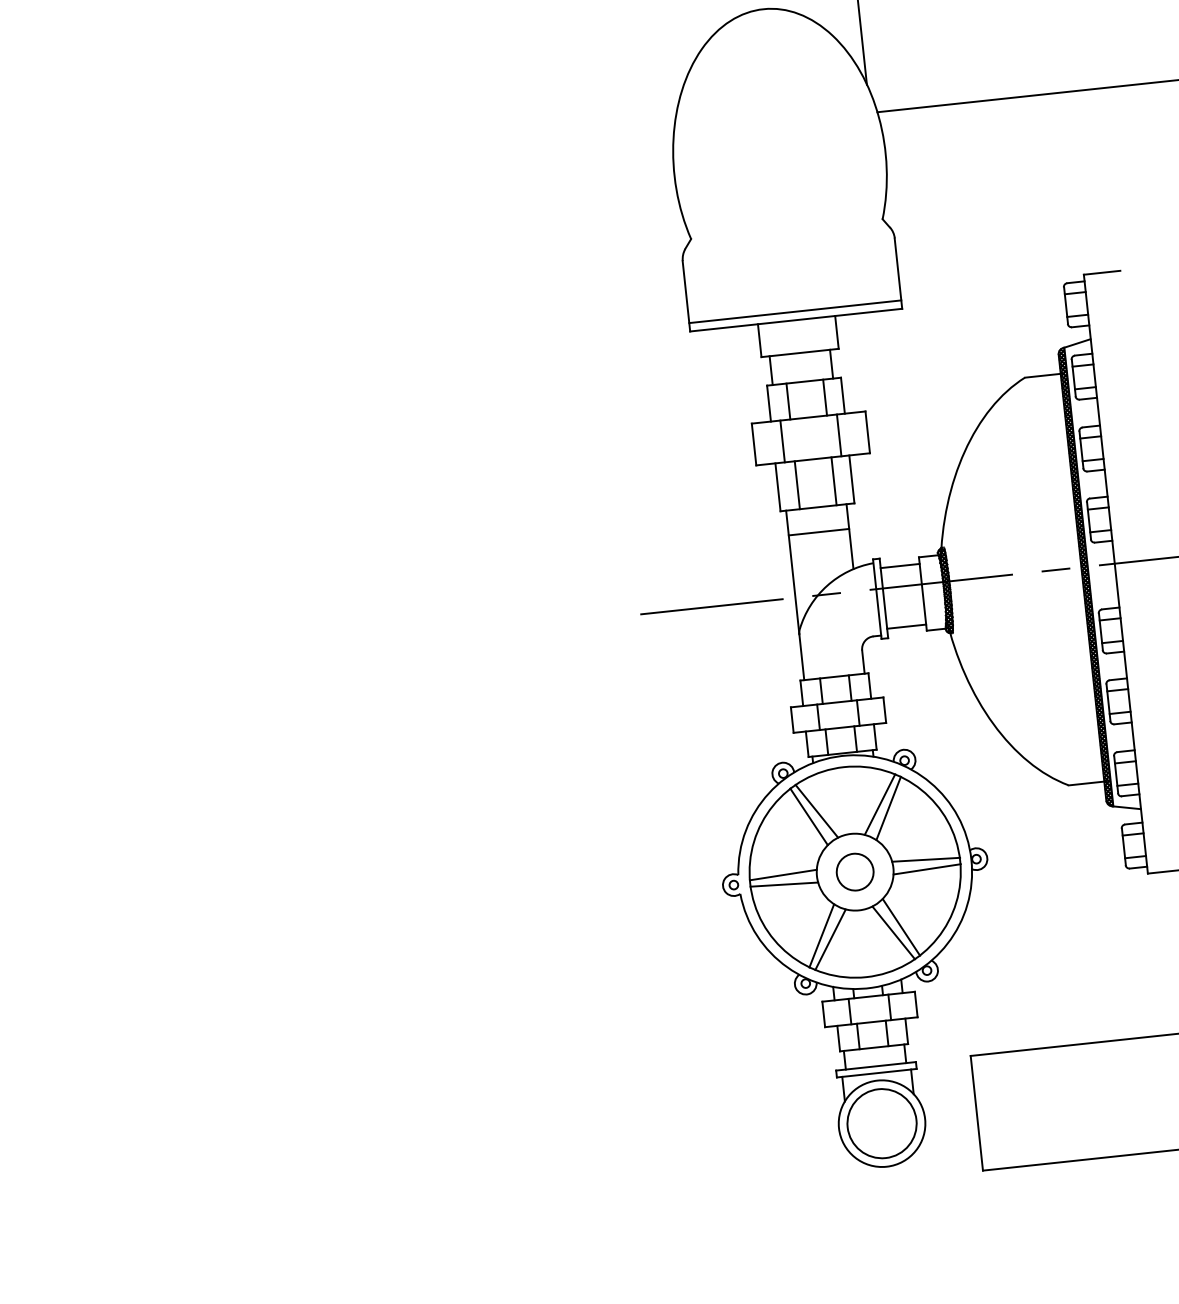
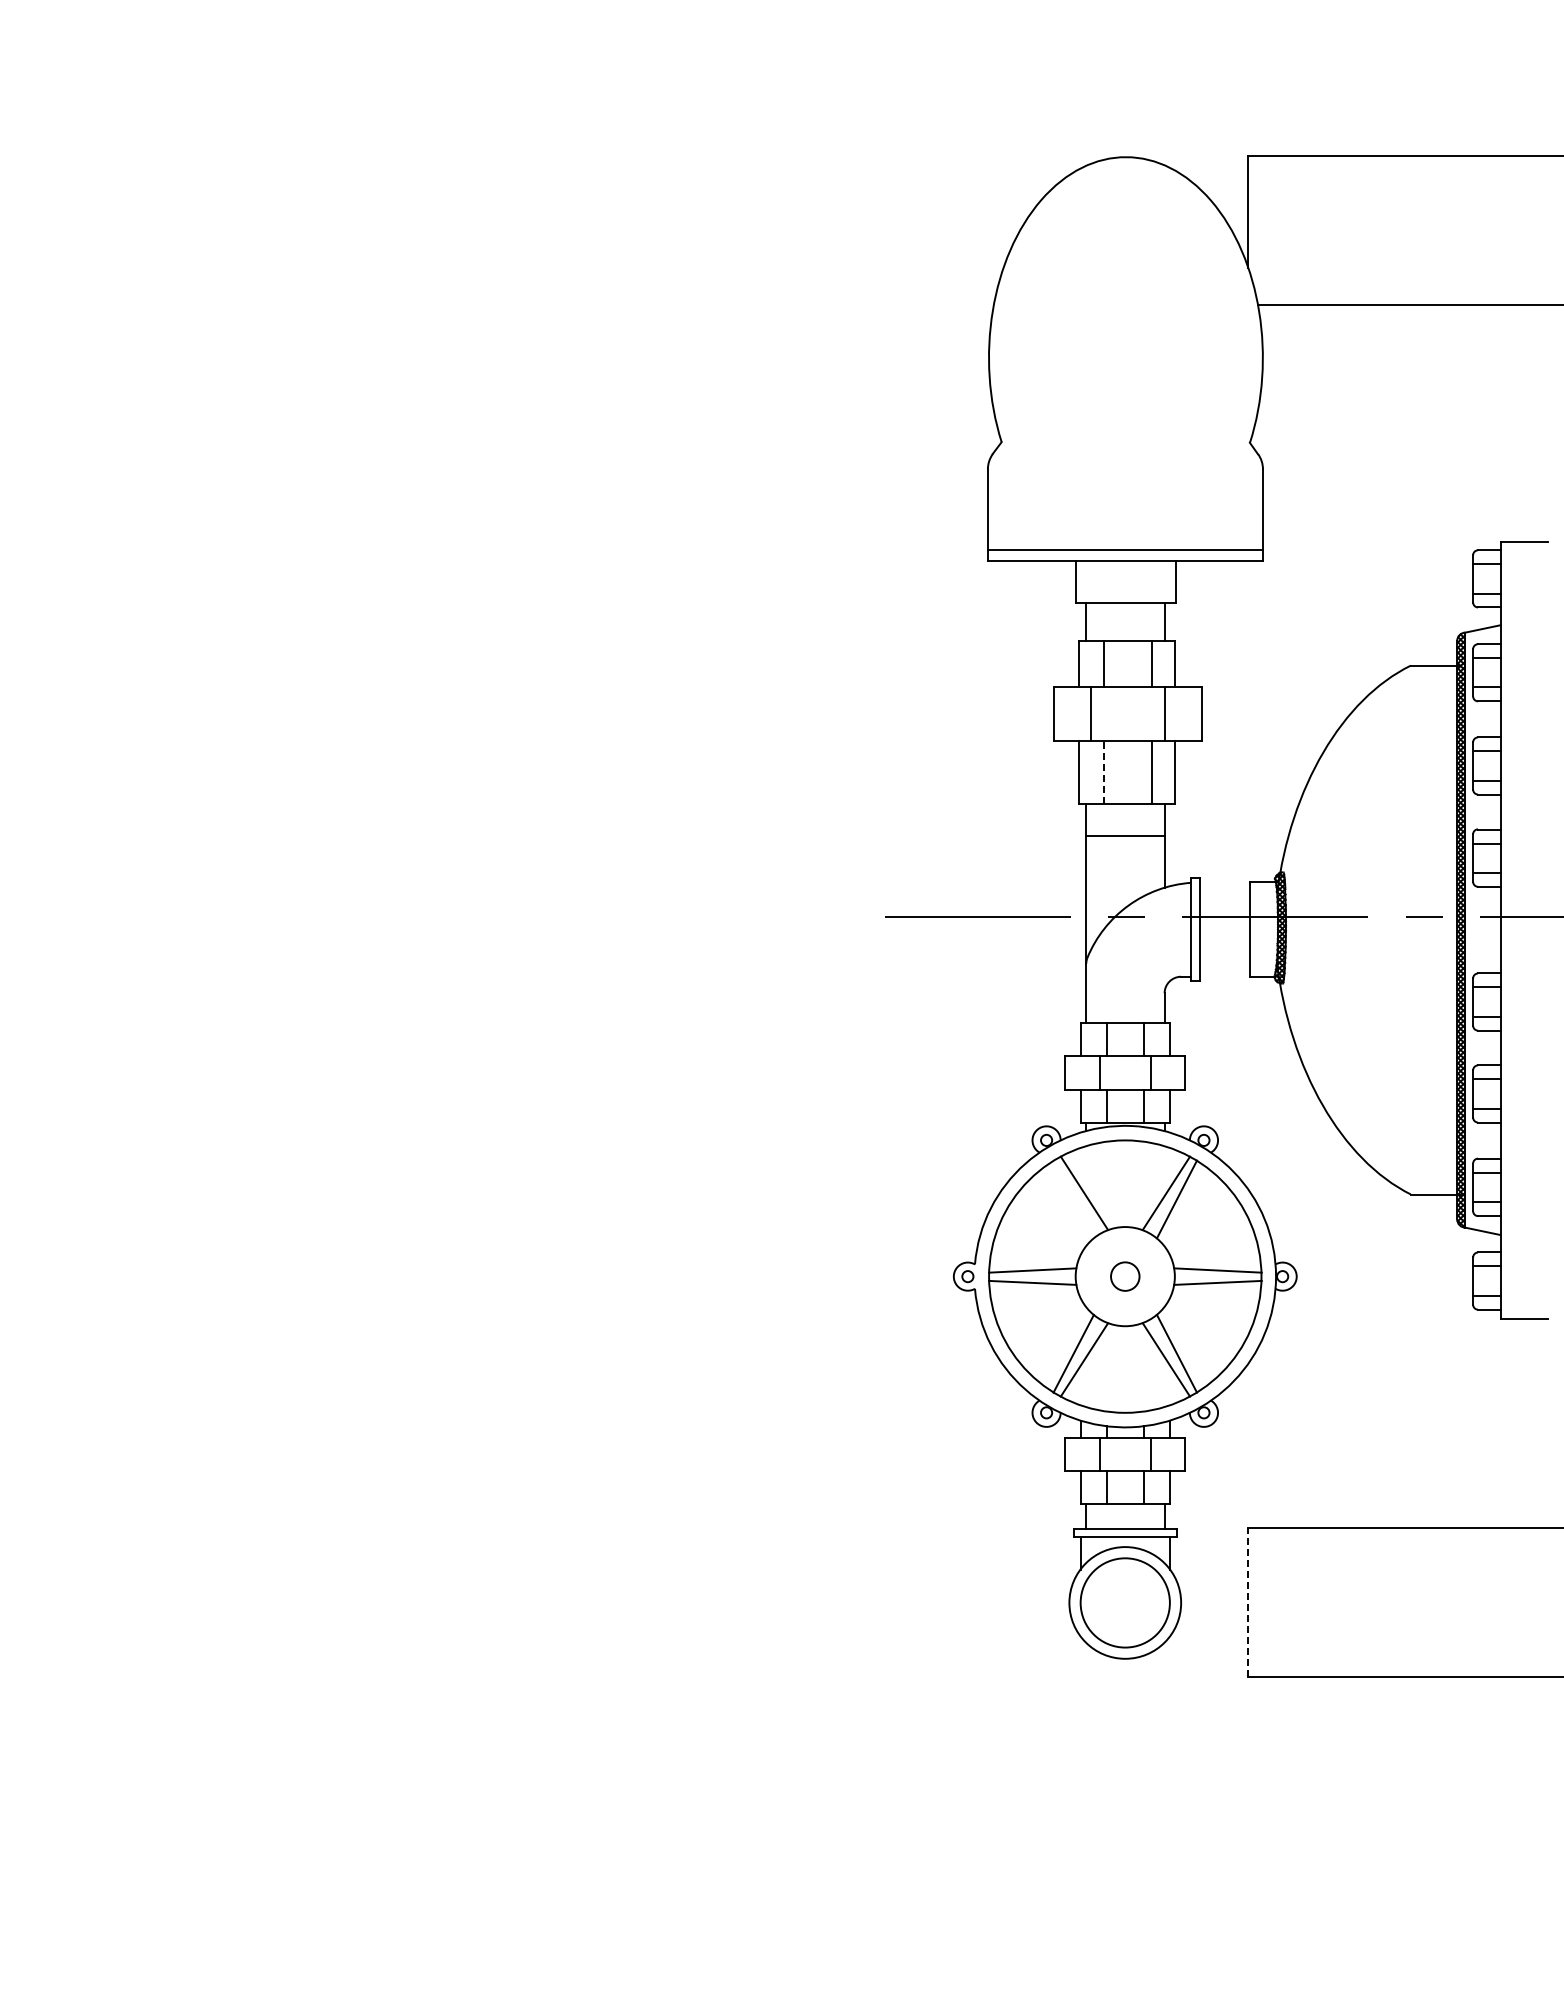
line: (797, 484) -> (1104, 771), solid -> dashed
line: (899, 566) -> (1224, 890), removed
line: (906, 626) -> (1224, 968), removed
line: (808, 816) -> (1073, 1199), removed
circle: (855, 872) -> (1125, 1276), size x0.6
line: (977, 1113) -> (1248, 1602), solid -> dashed

